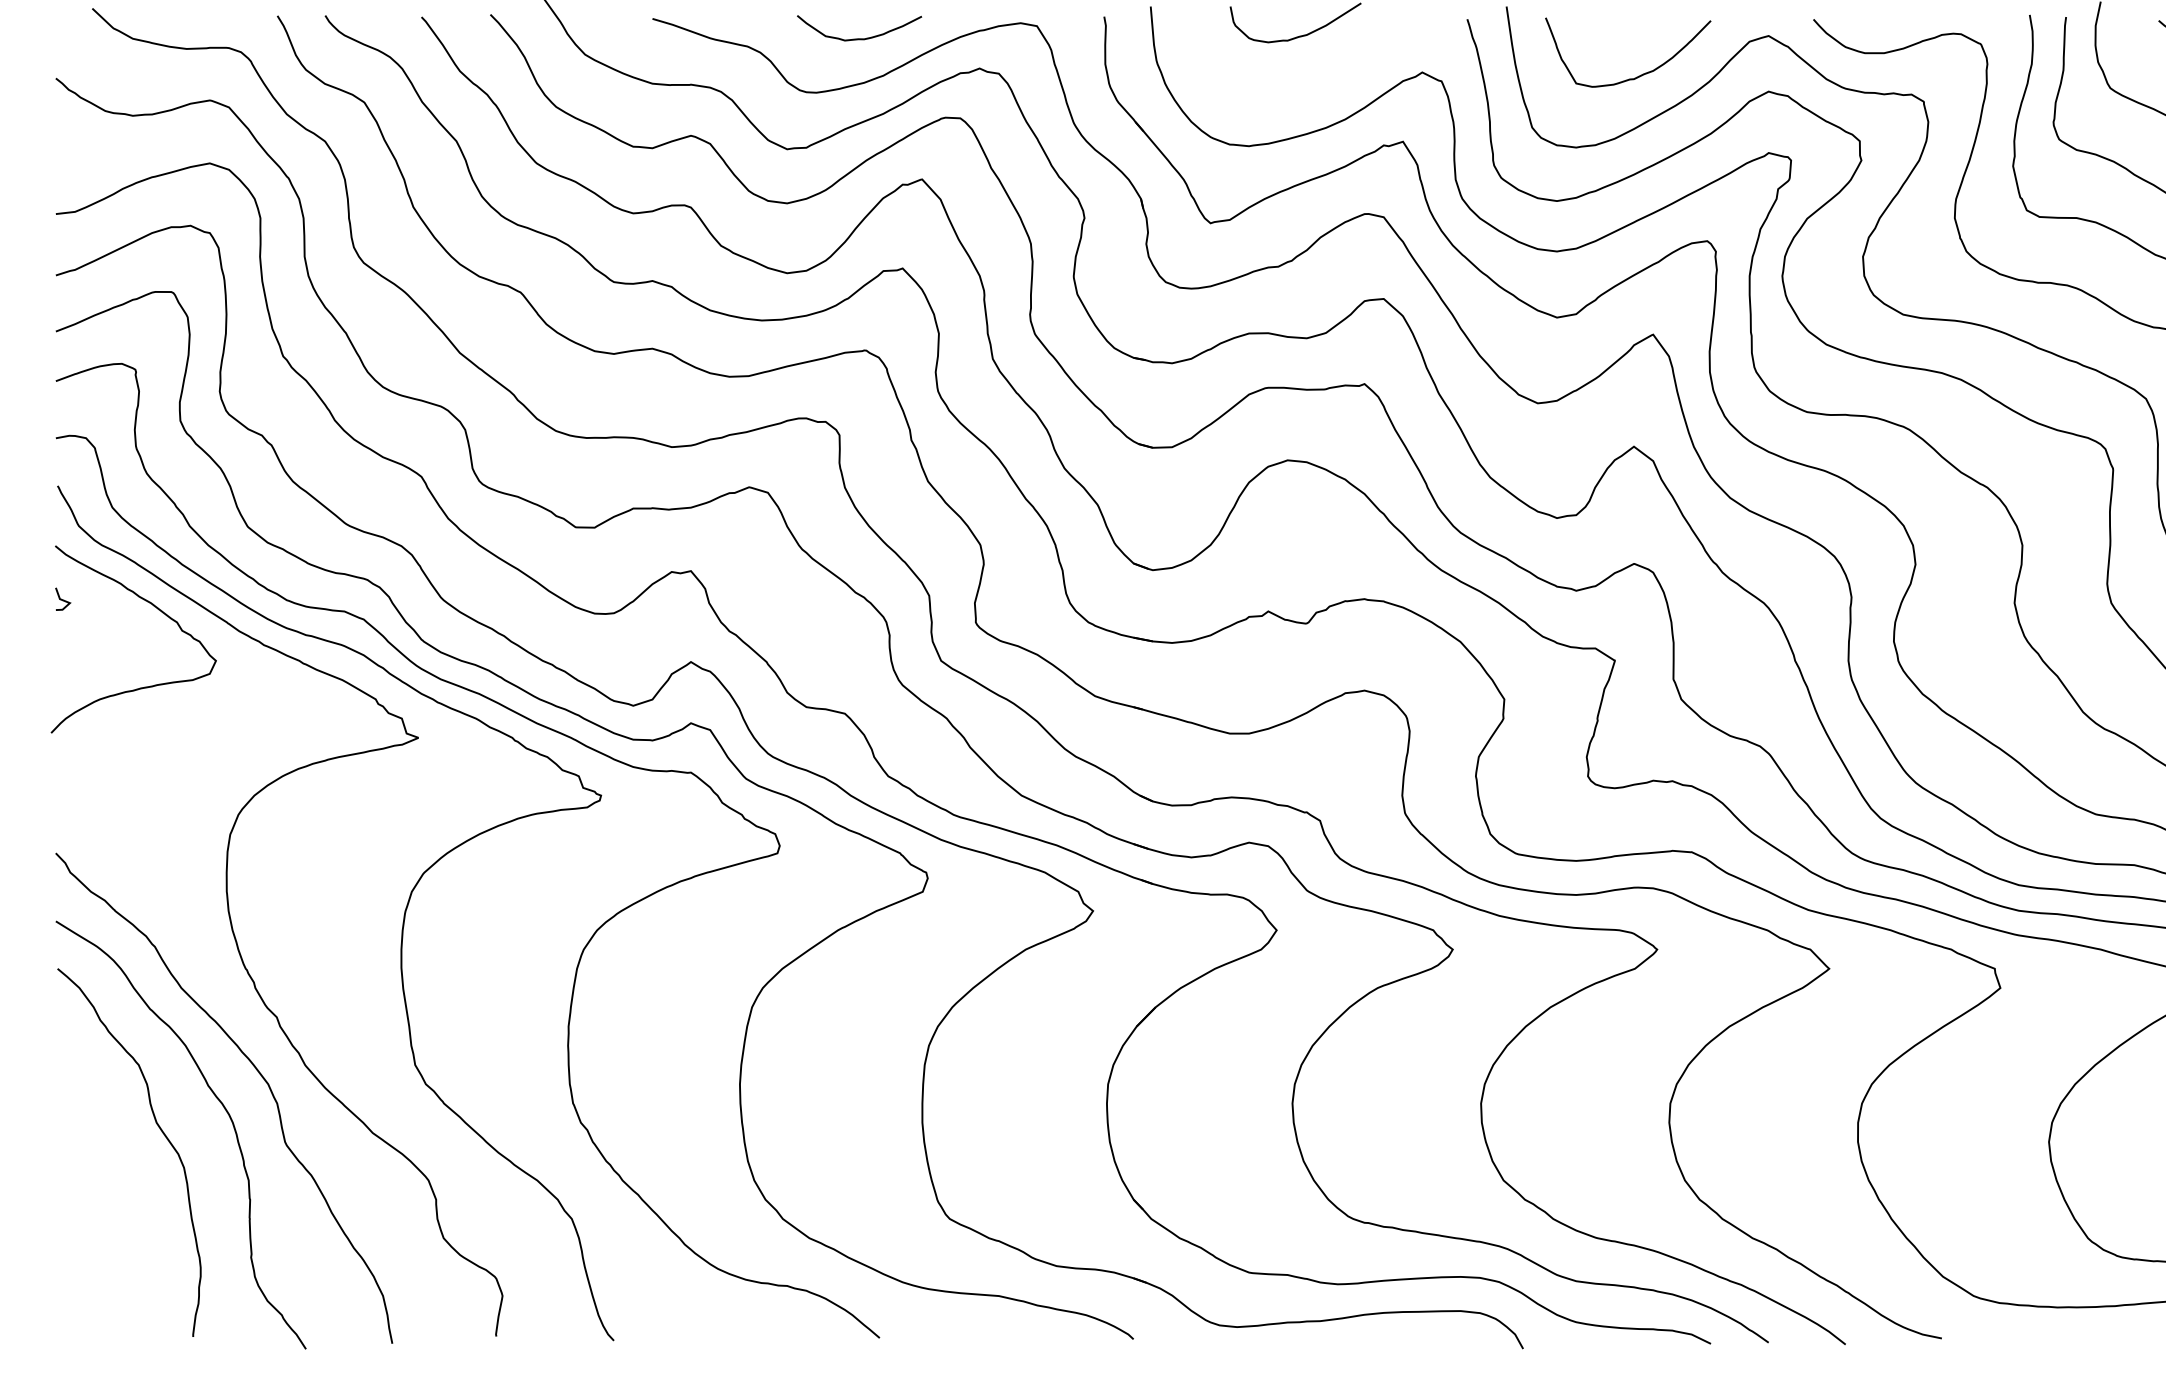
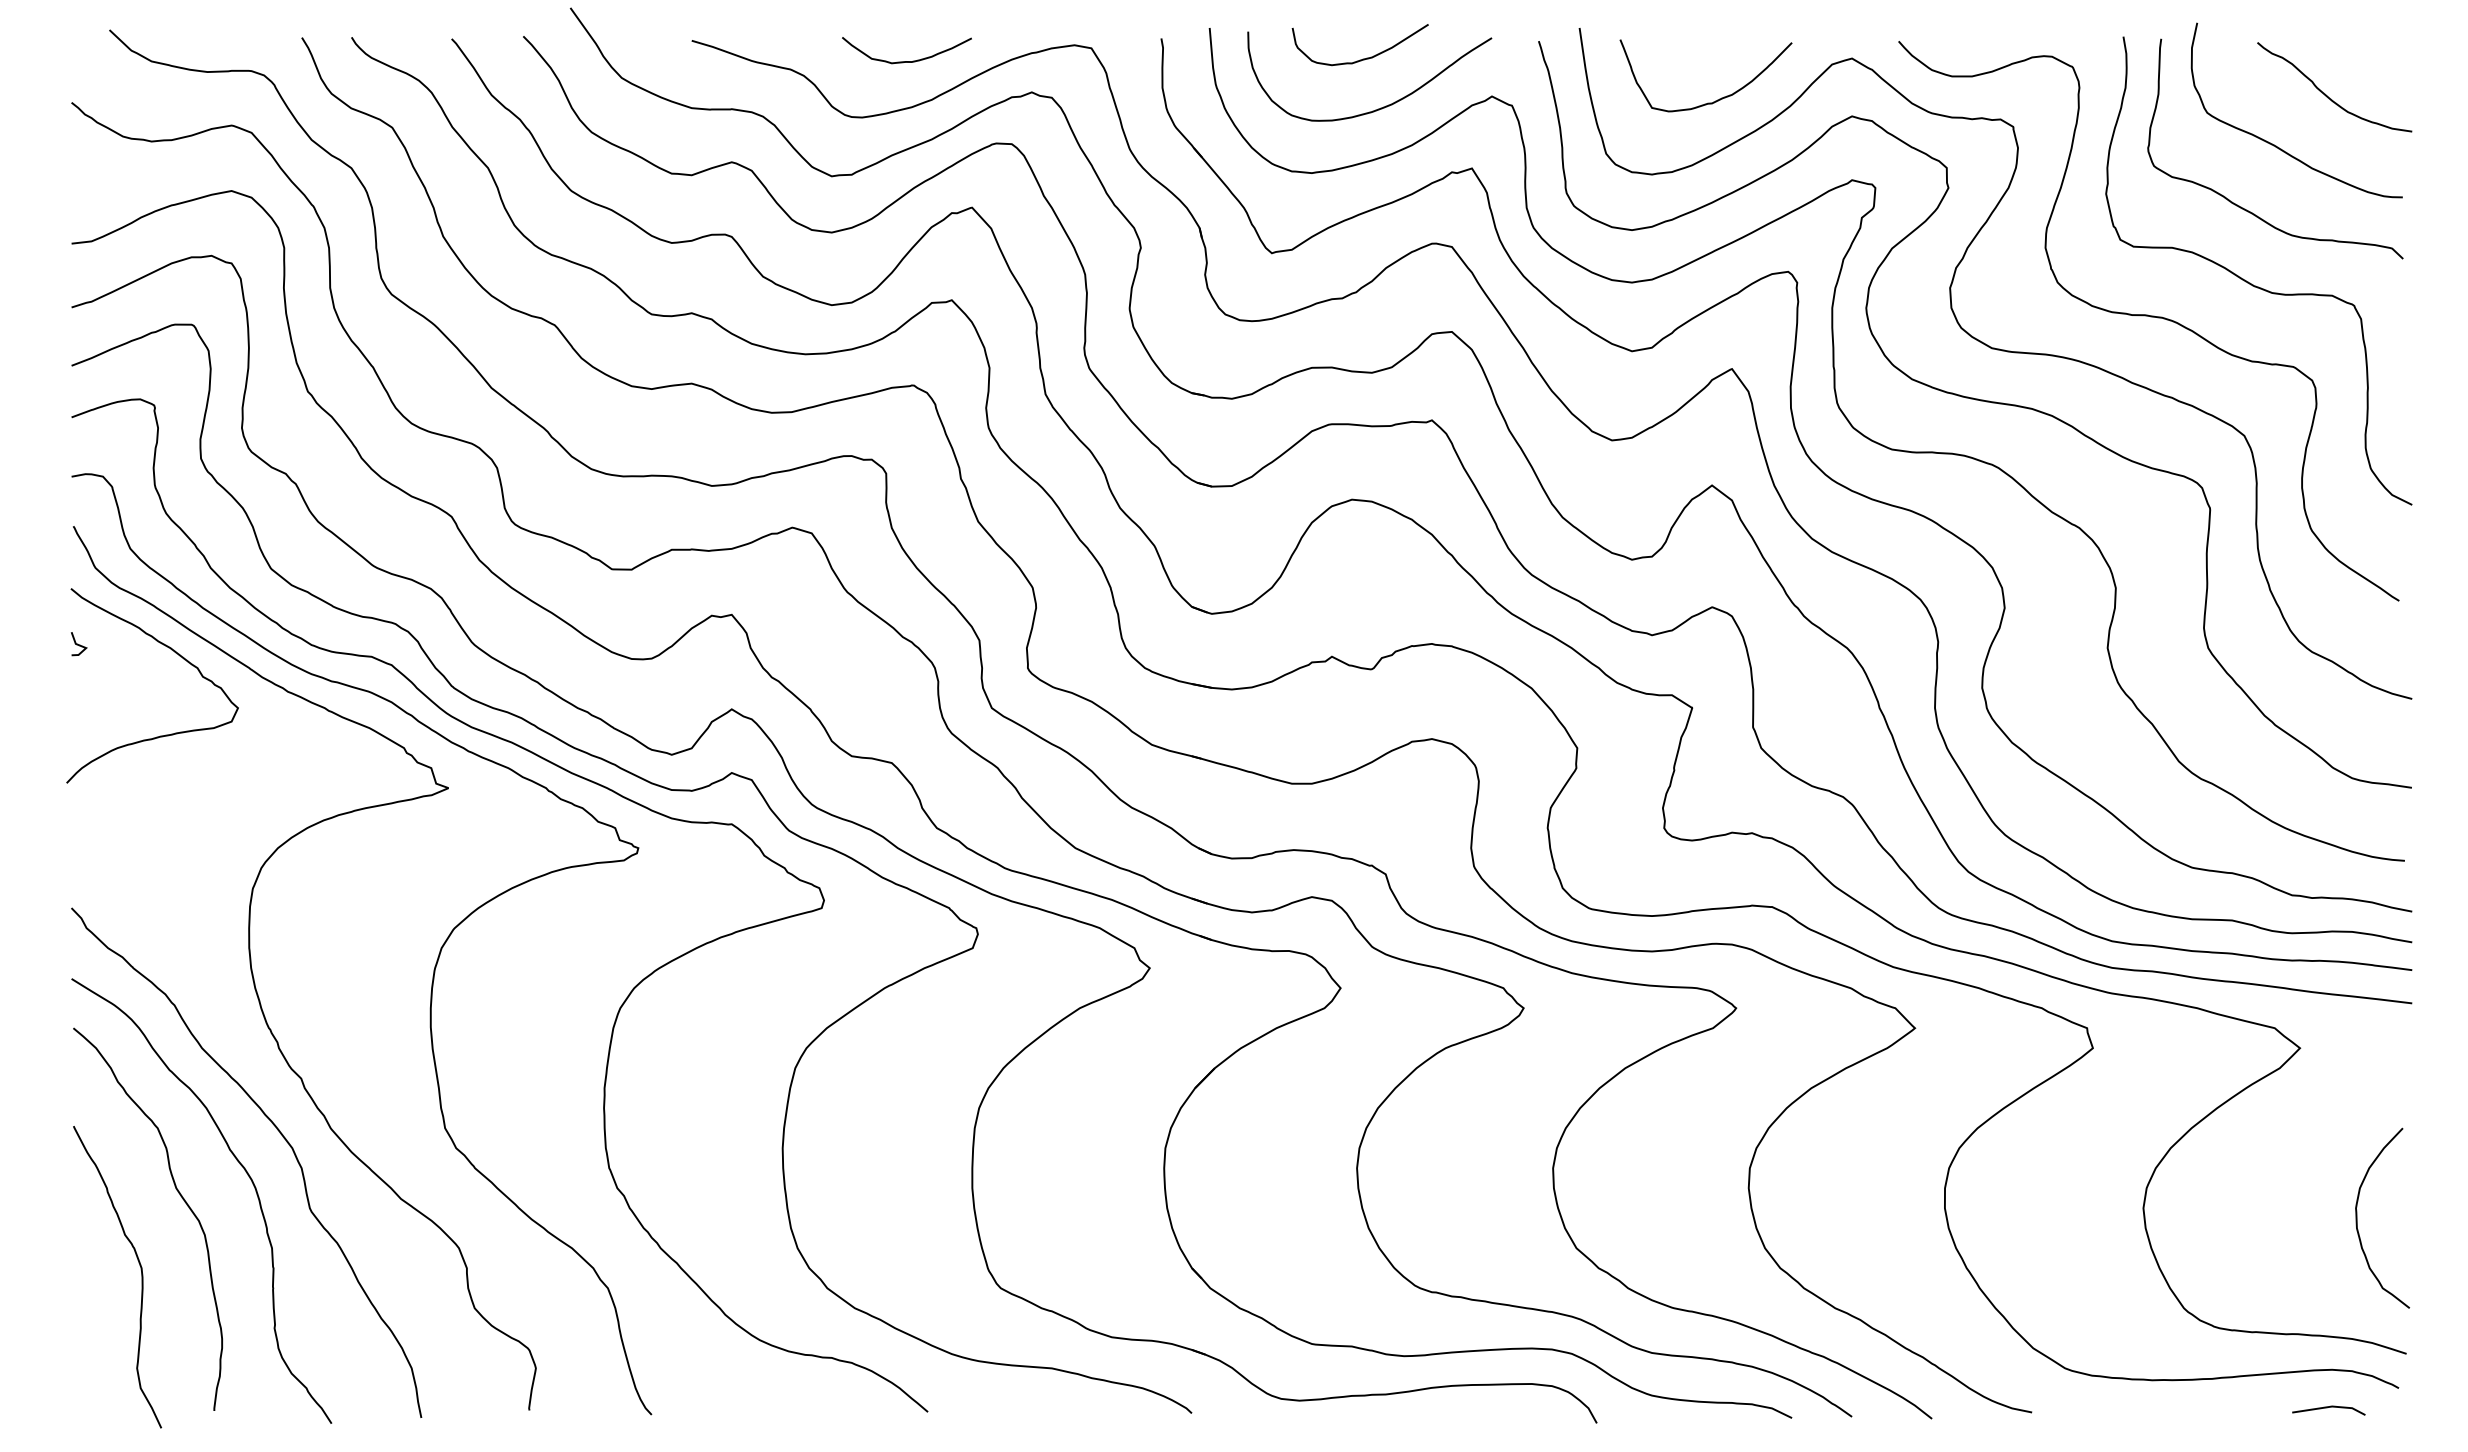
curve: (1315, 83) -> (1380, 107), added
curve: (123, 1208) -> (141, 1277), added

